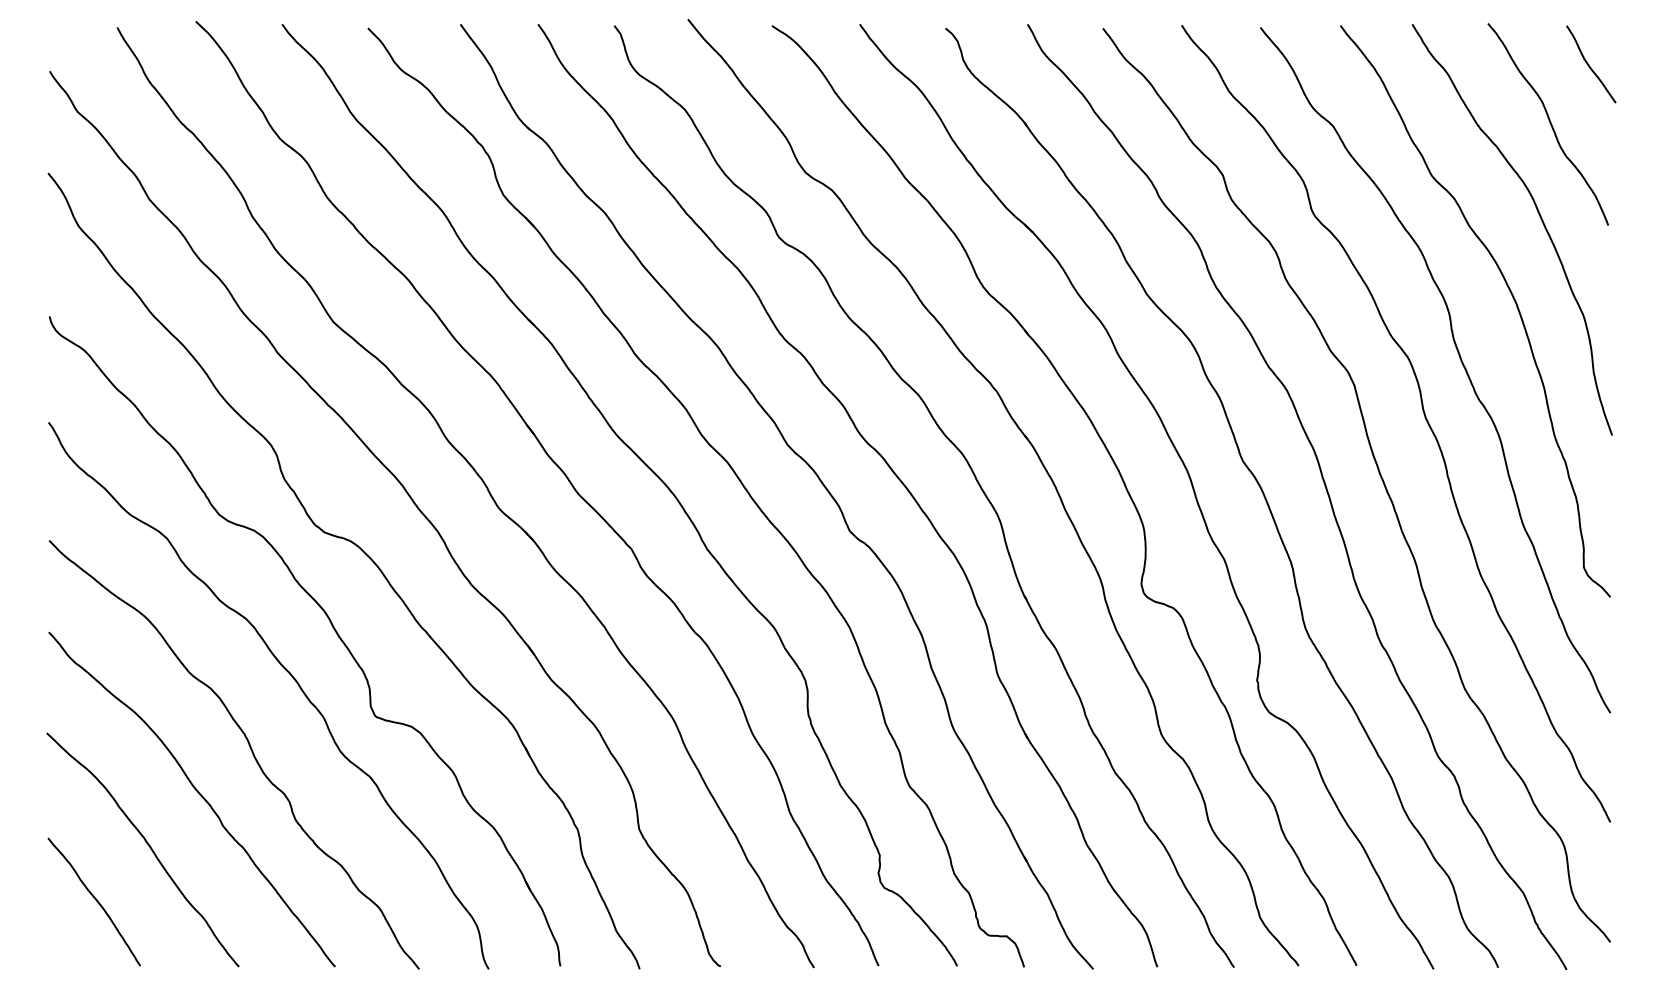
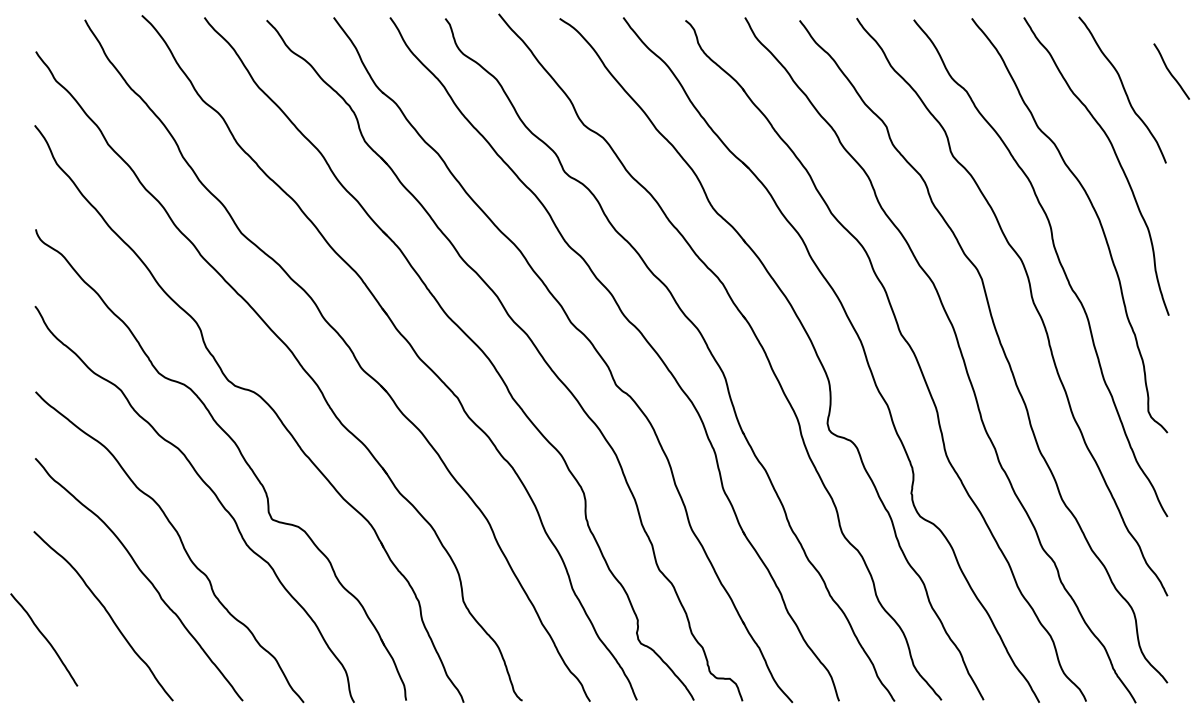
curve: (1589, 64) -> (1170, 71), moved
curve: (94, 900) -> (44, 638), moved

